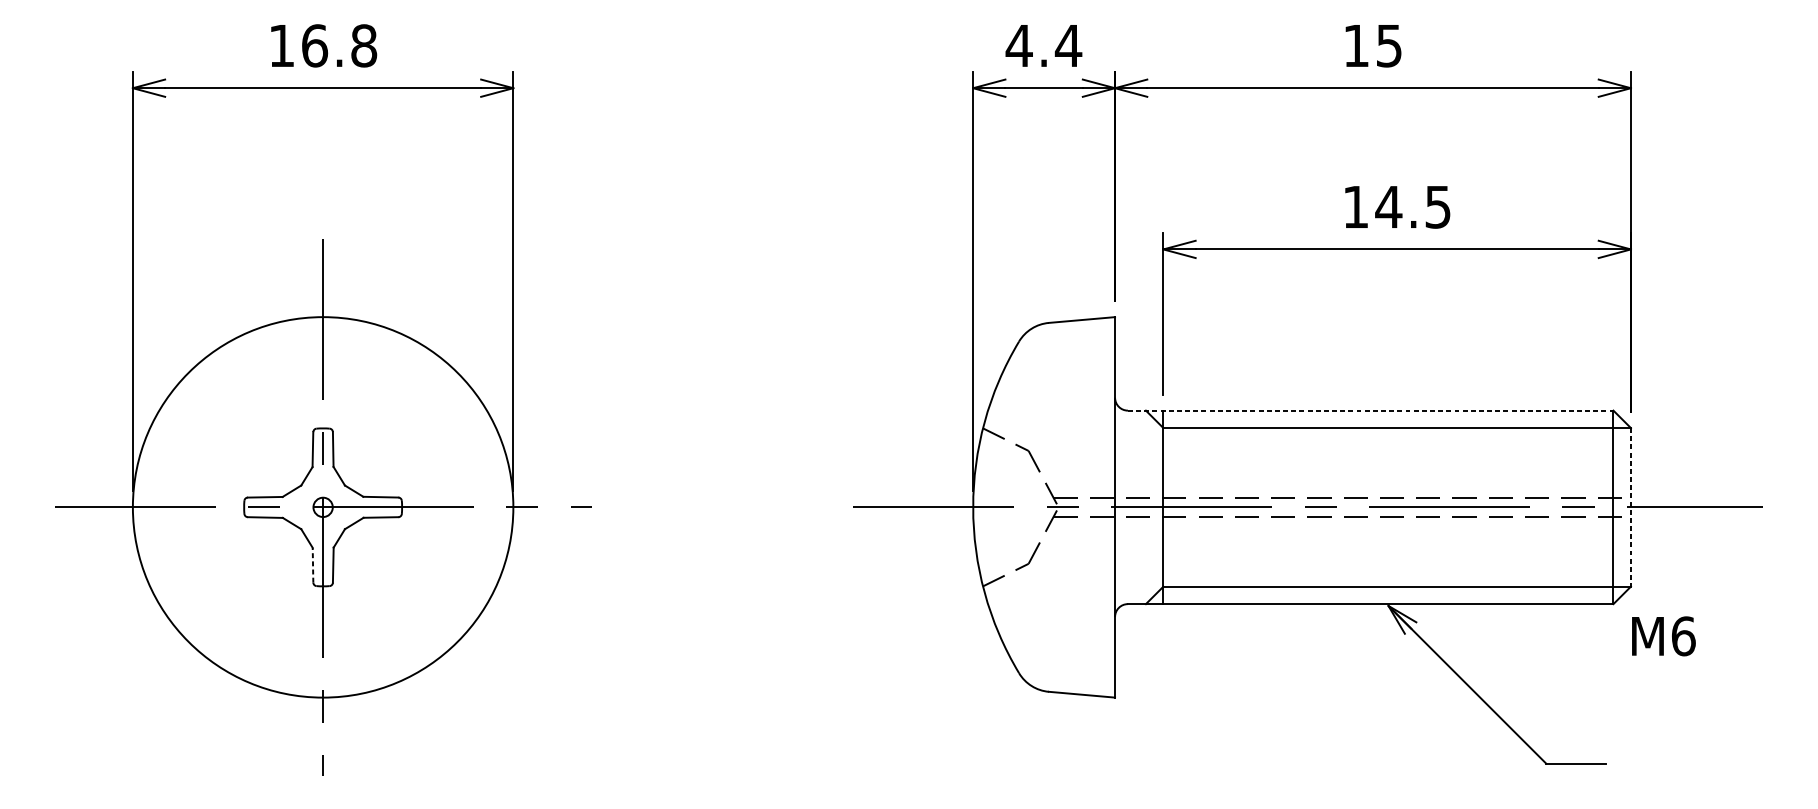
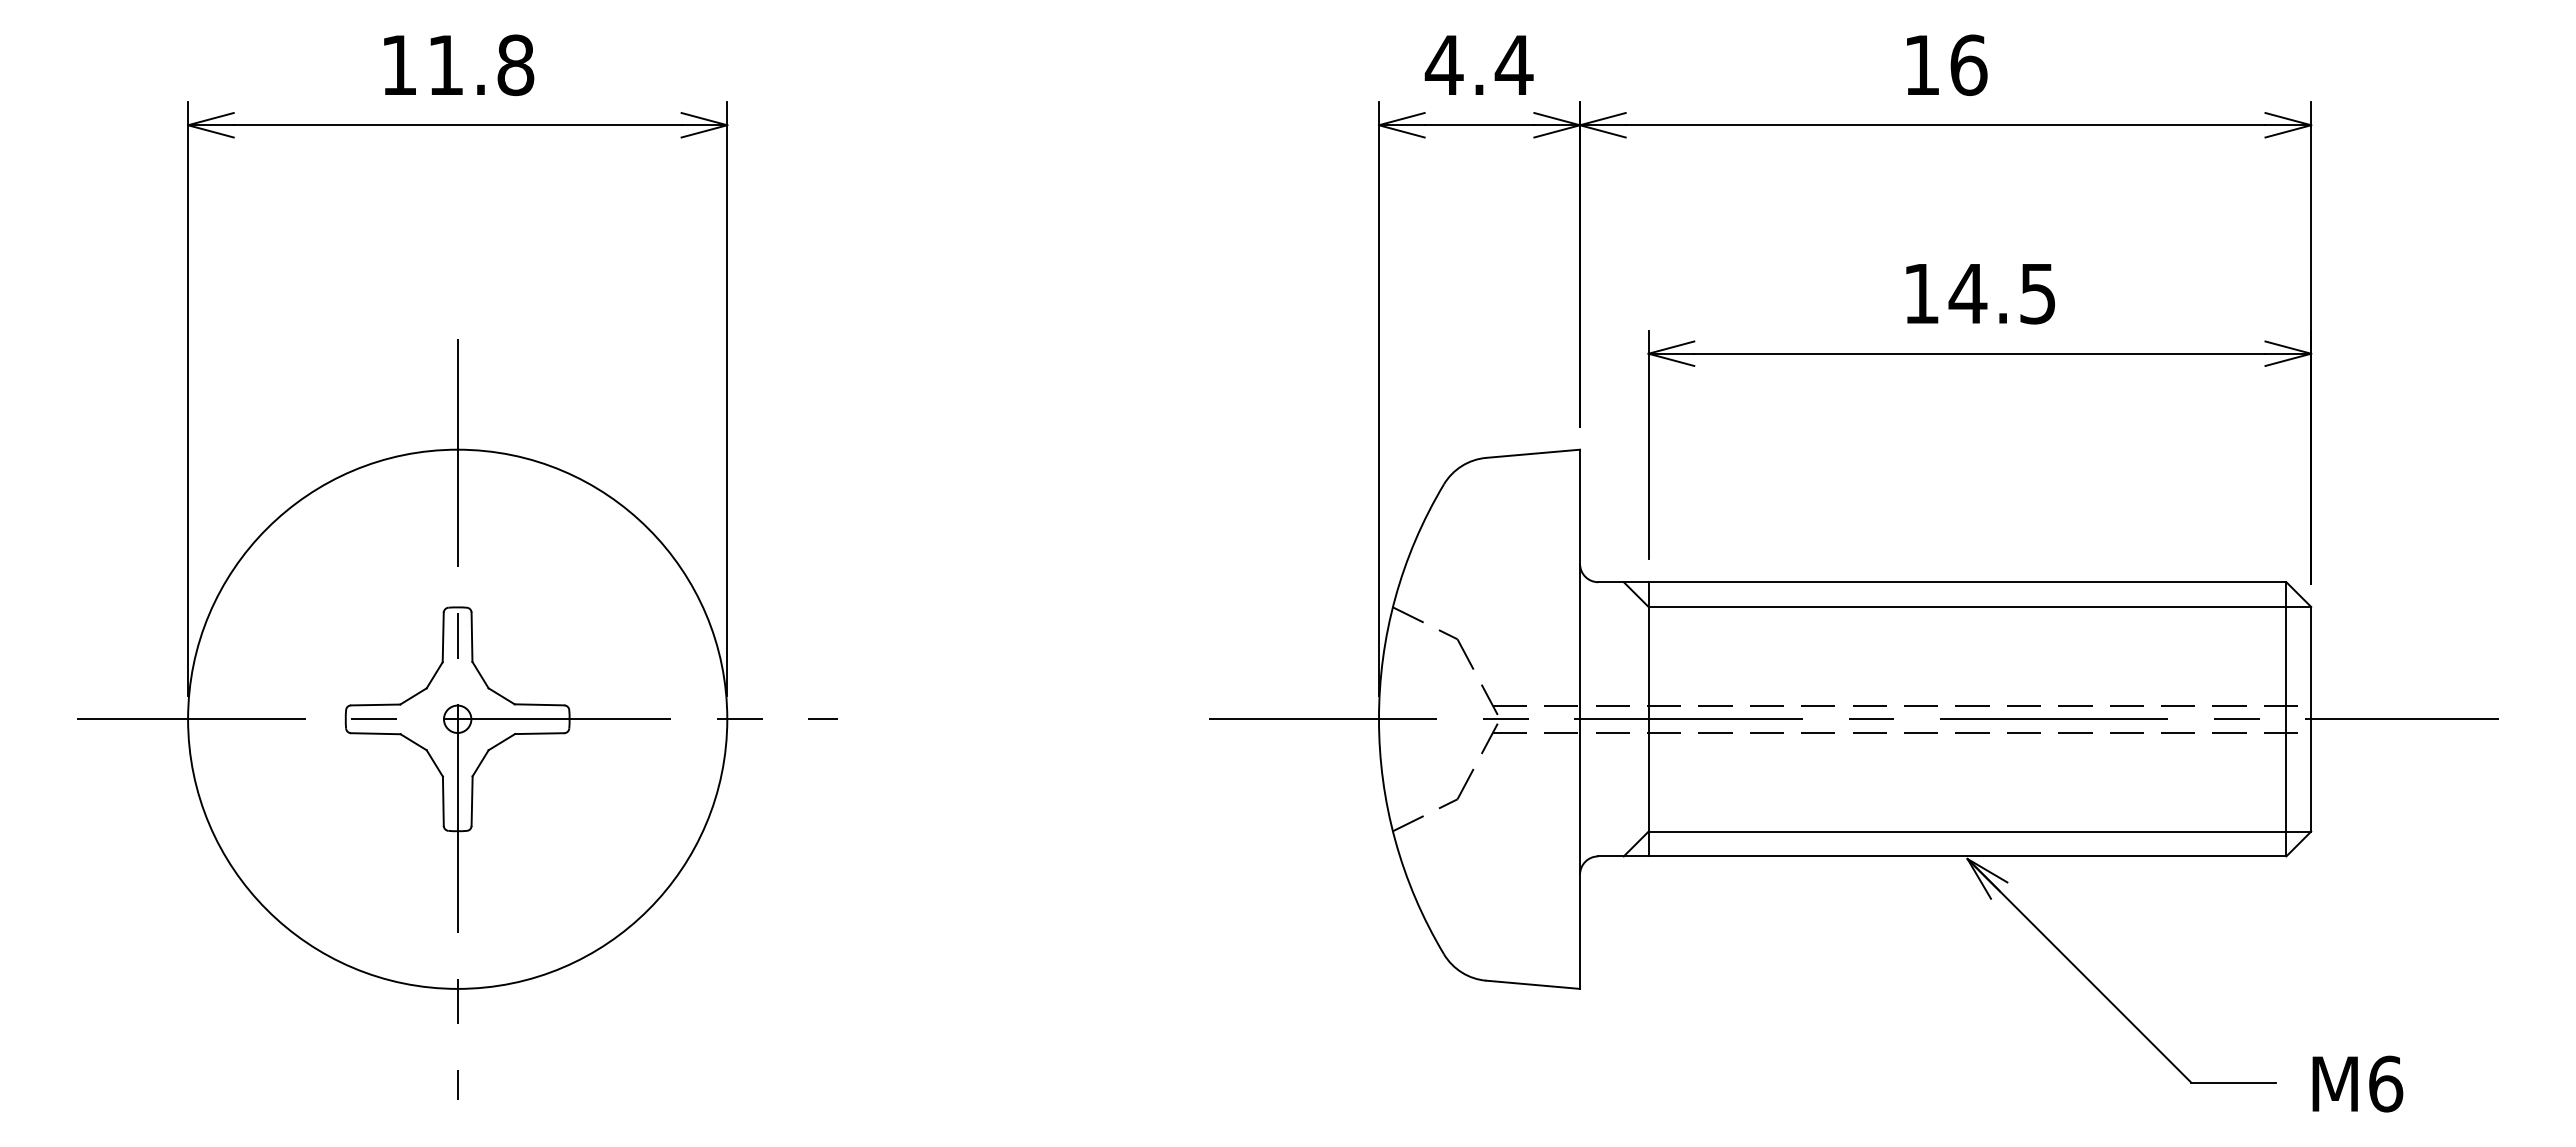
text: (314, 46) -> (445, 65), 16.8 -> 11.8
text: (1389, 46) -> (1968, 65), 15 -> 16
line: (1370, 410) -> (1942, 582), dashed -> solid
line: (1631, 507) -> (2311, 719), dashed -> solid
line: (313, 565) -> (443, 801), dashed -> solid
text: (1663, 635) -> (2357, 1083), moved

